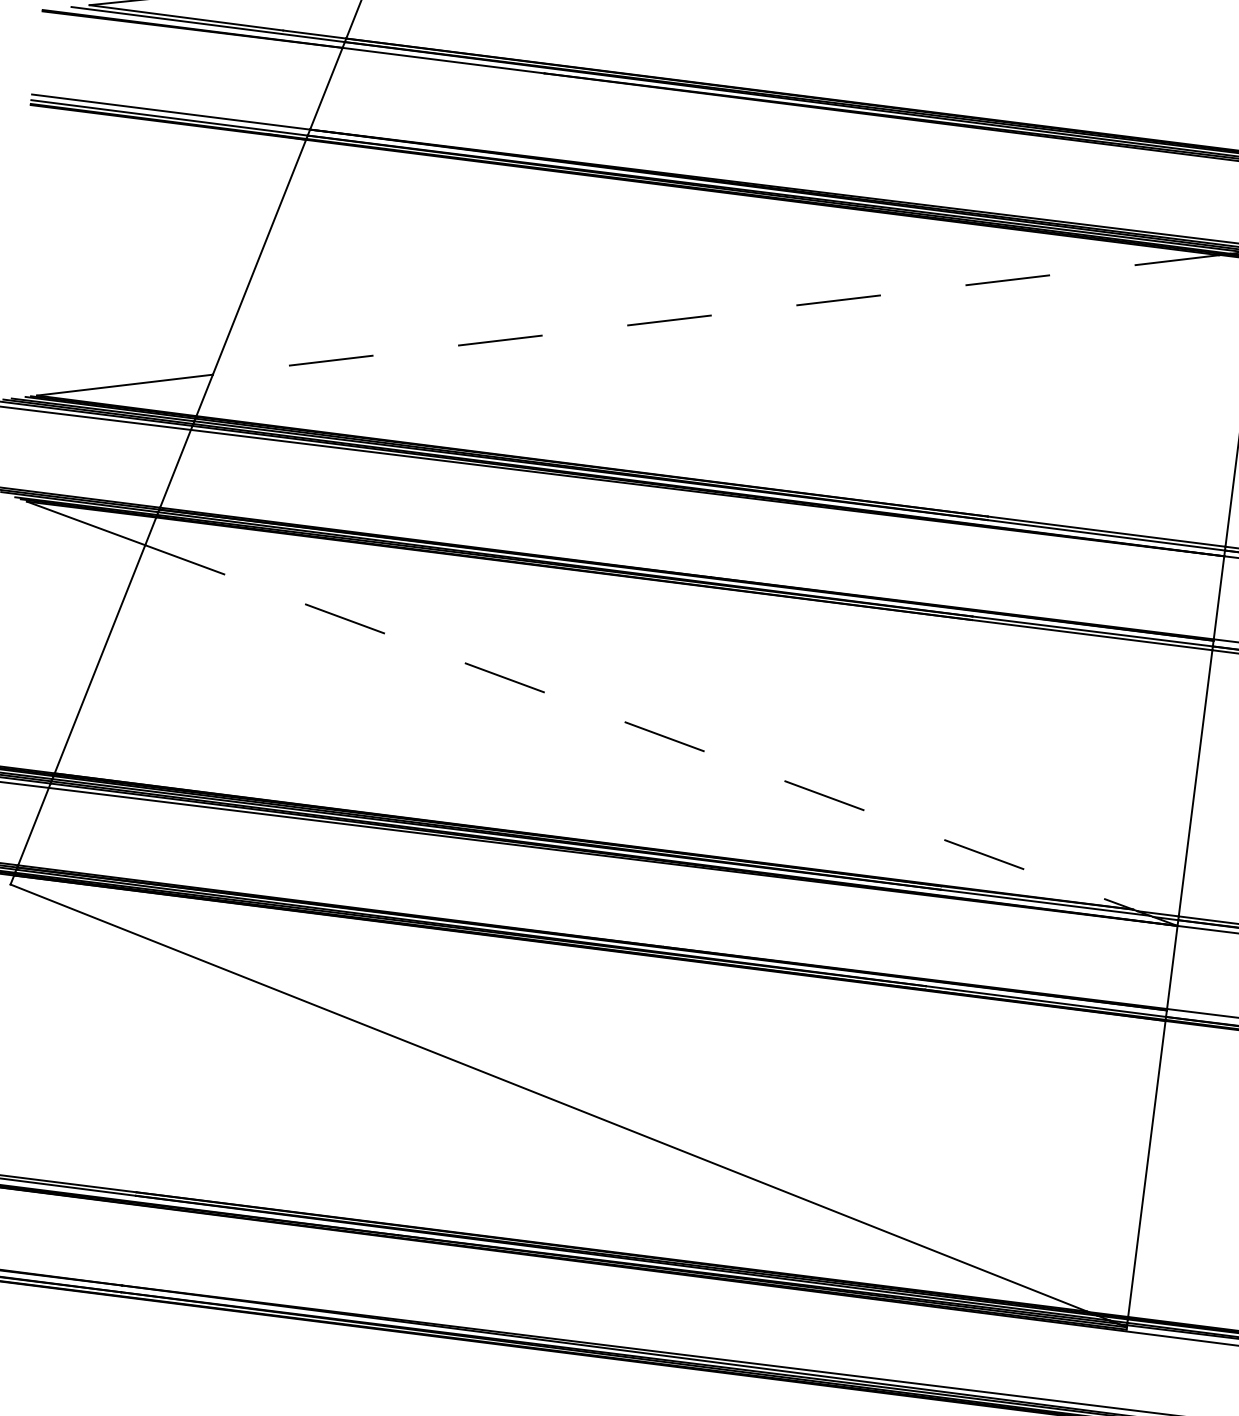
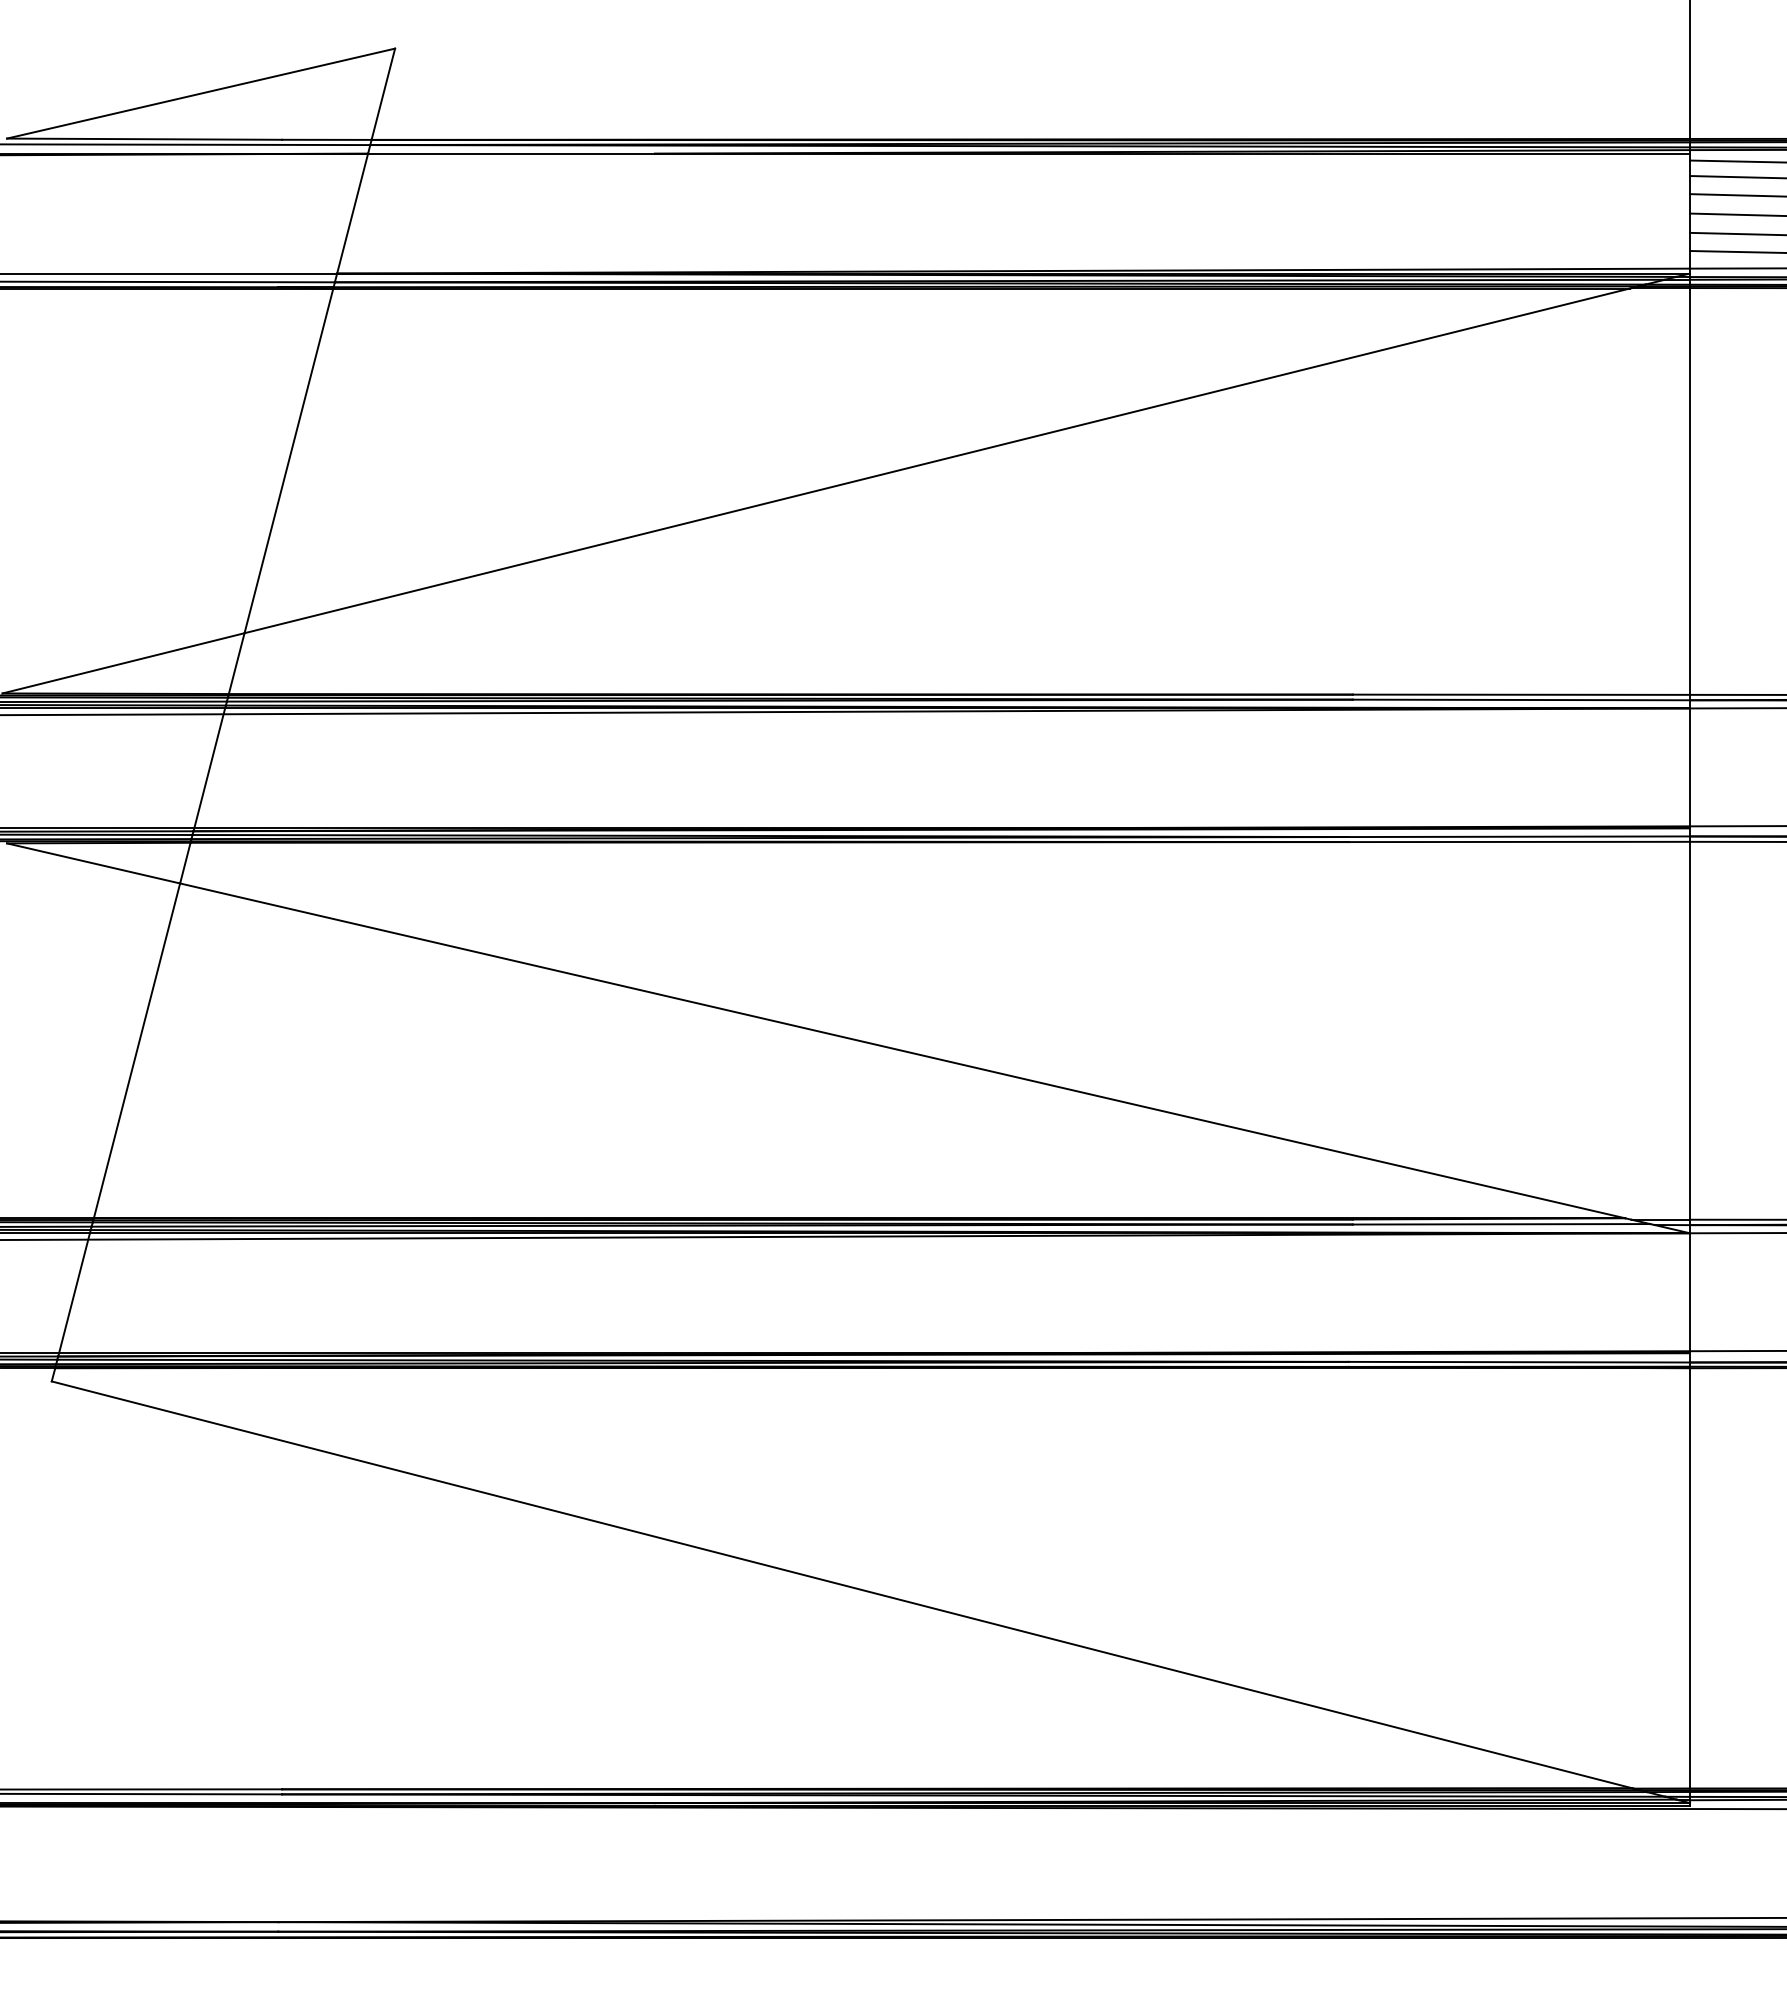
line: (716, 314) -> (937, 460), dashed -> solid
line: (639, 727) -> (902, 1050), dashed -> solid

